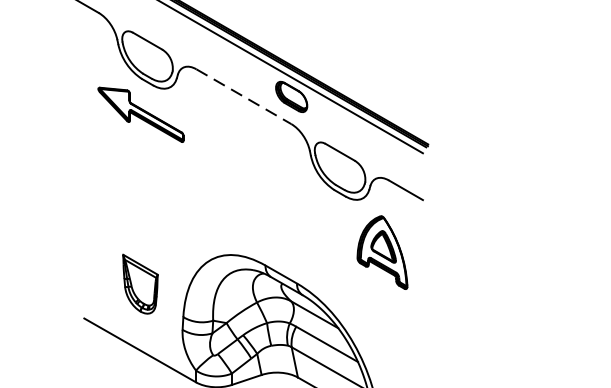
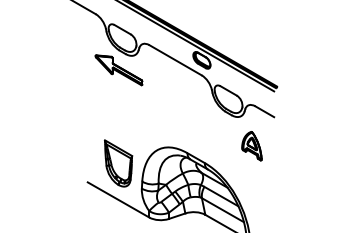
line: (245, 97) -> (176, 60), dashed -> solid
part: (381, 253) -> (251, 146), size x0.71
part: (140, 284) -> (118, 163), size x1.43

